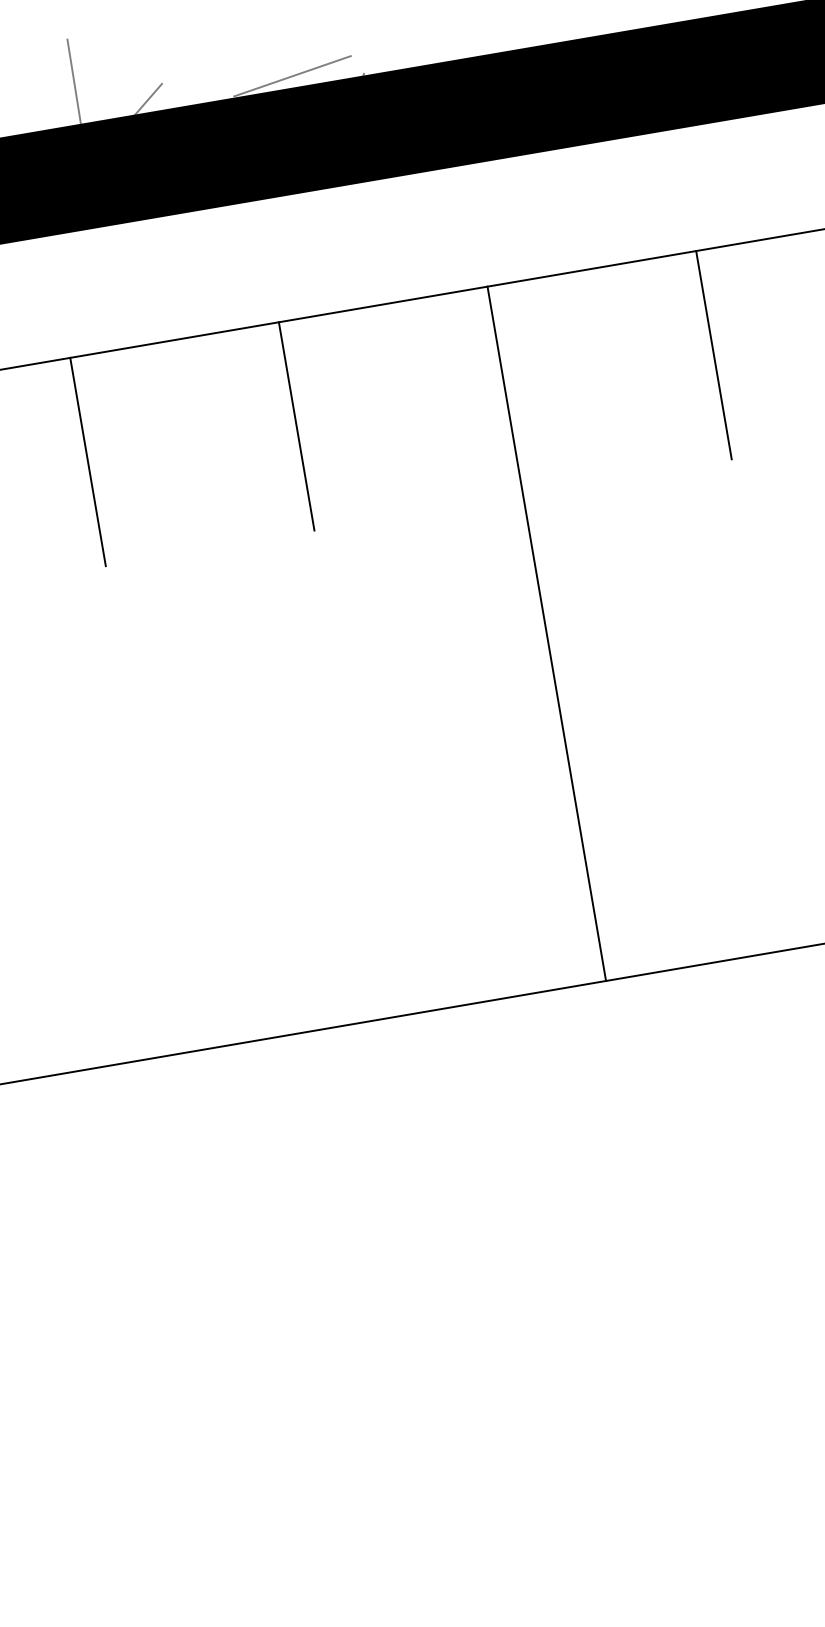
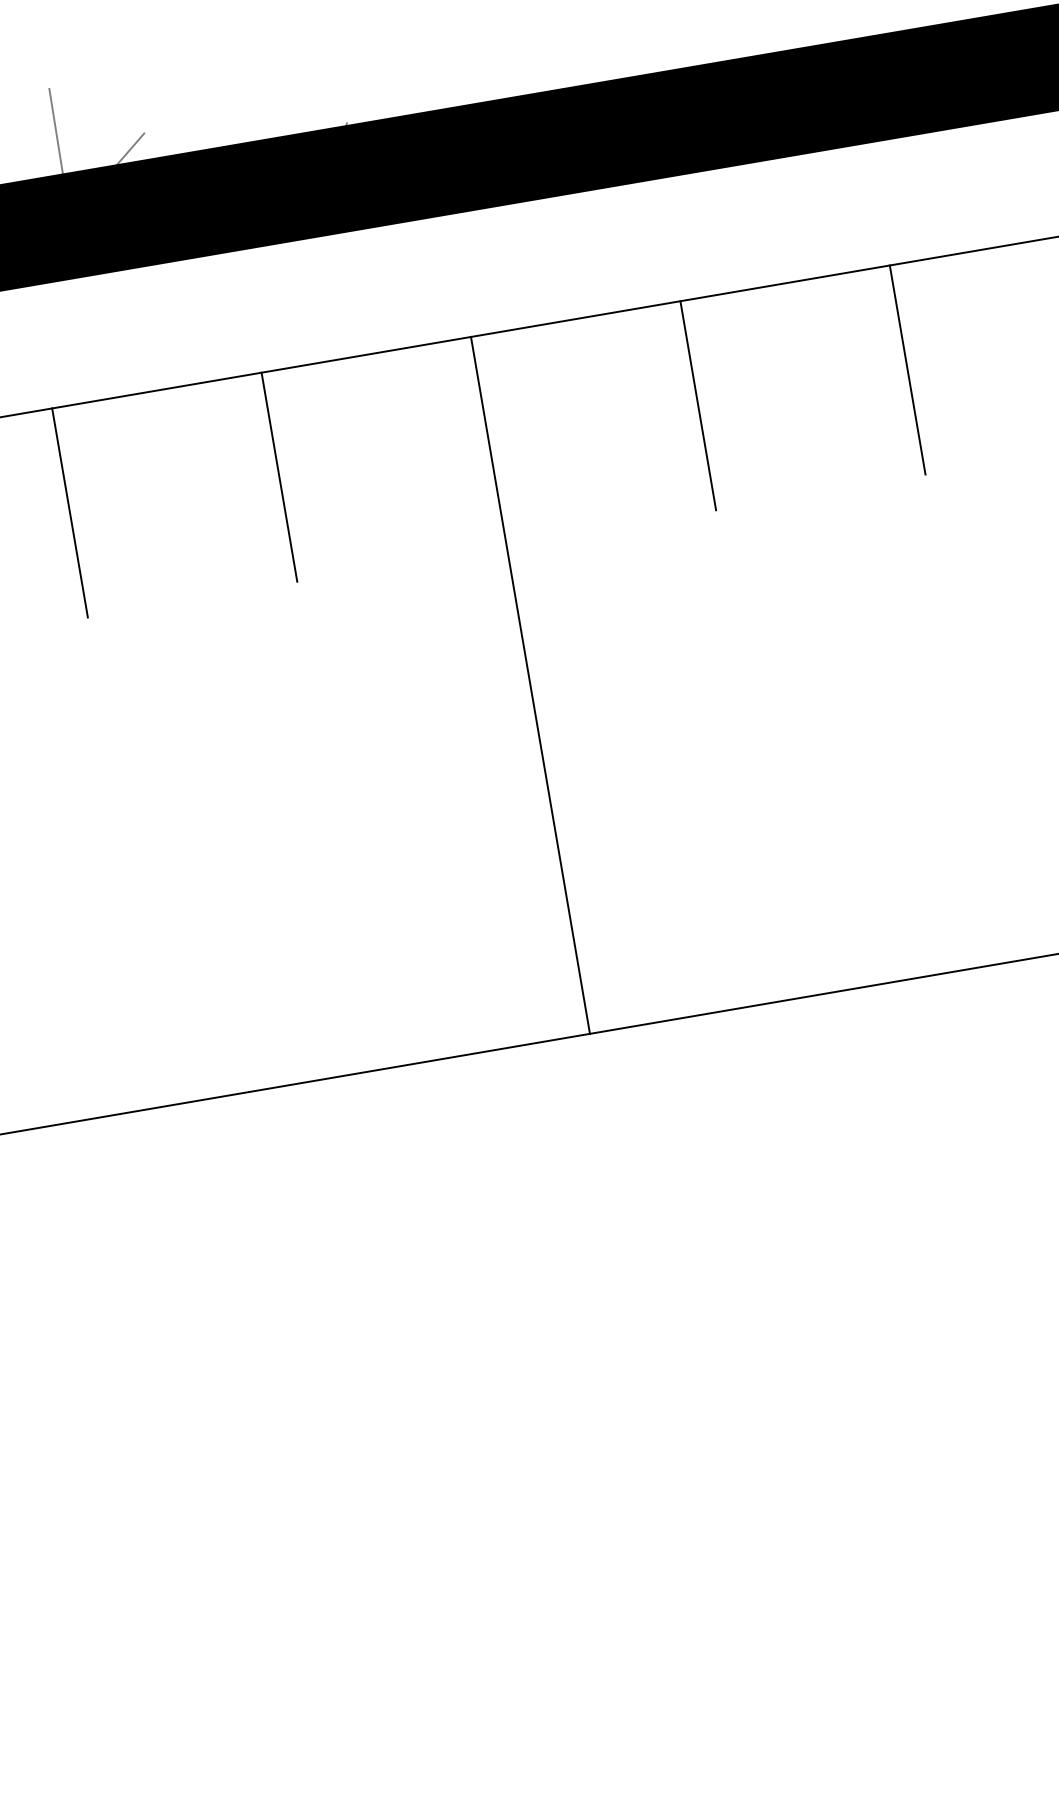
line: (291, 75) -> (274, 125), removed

